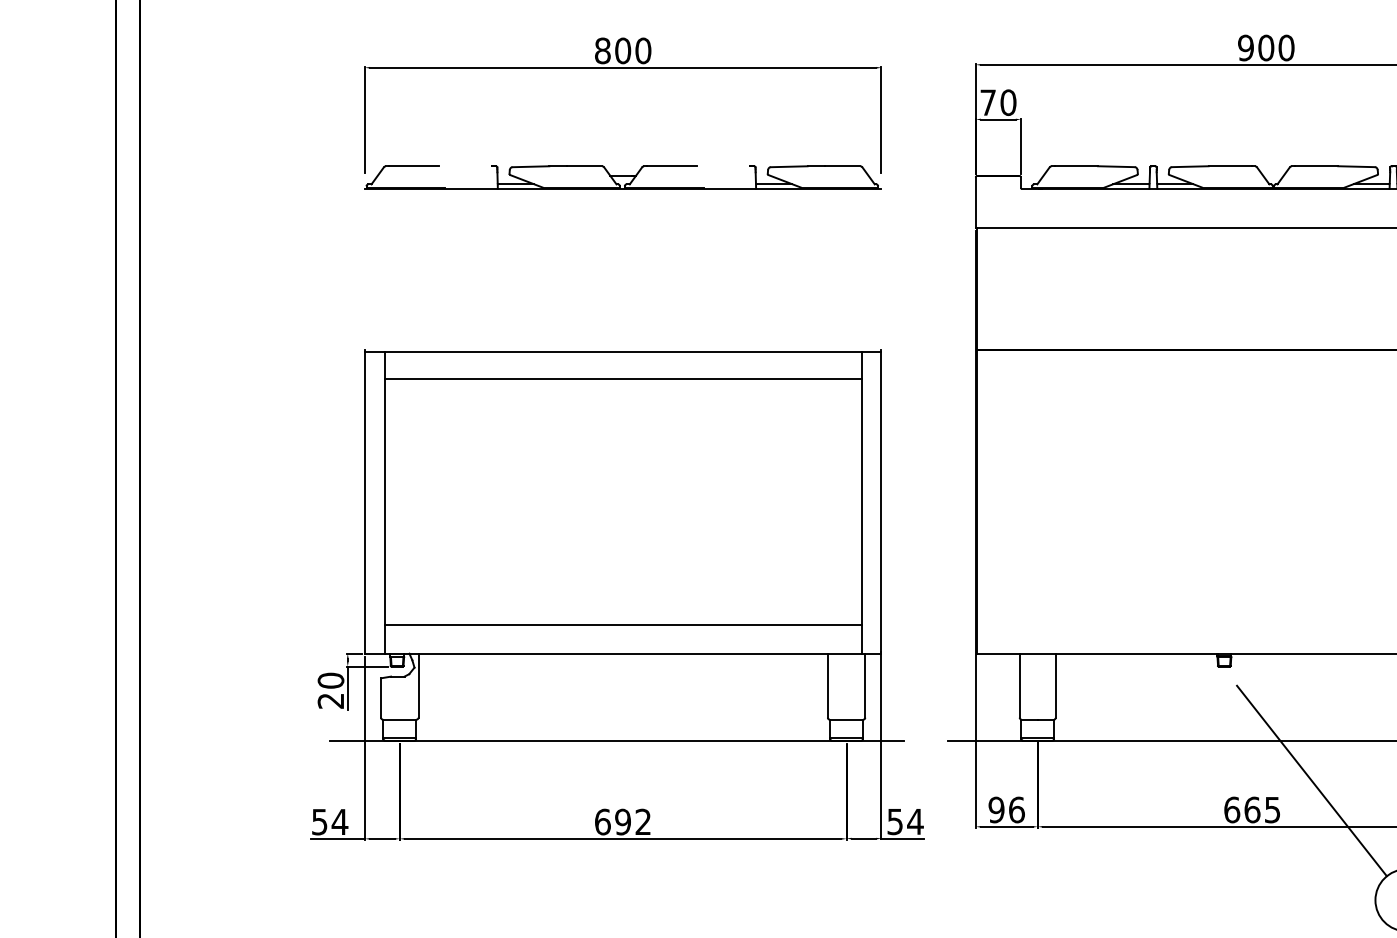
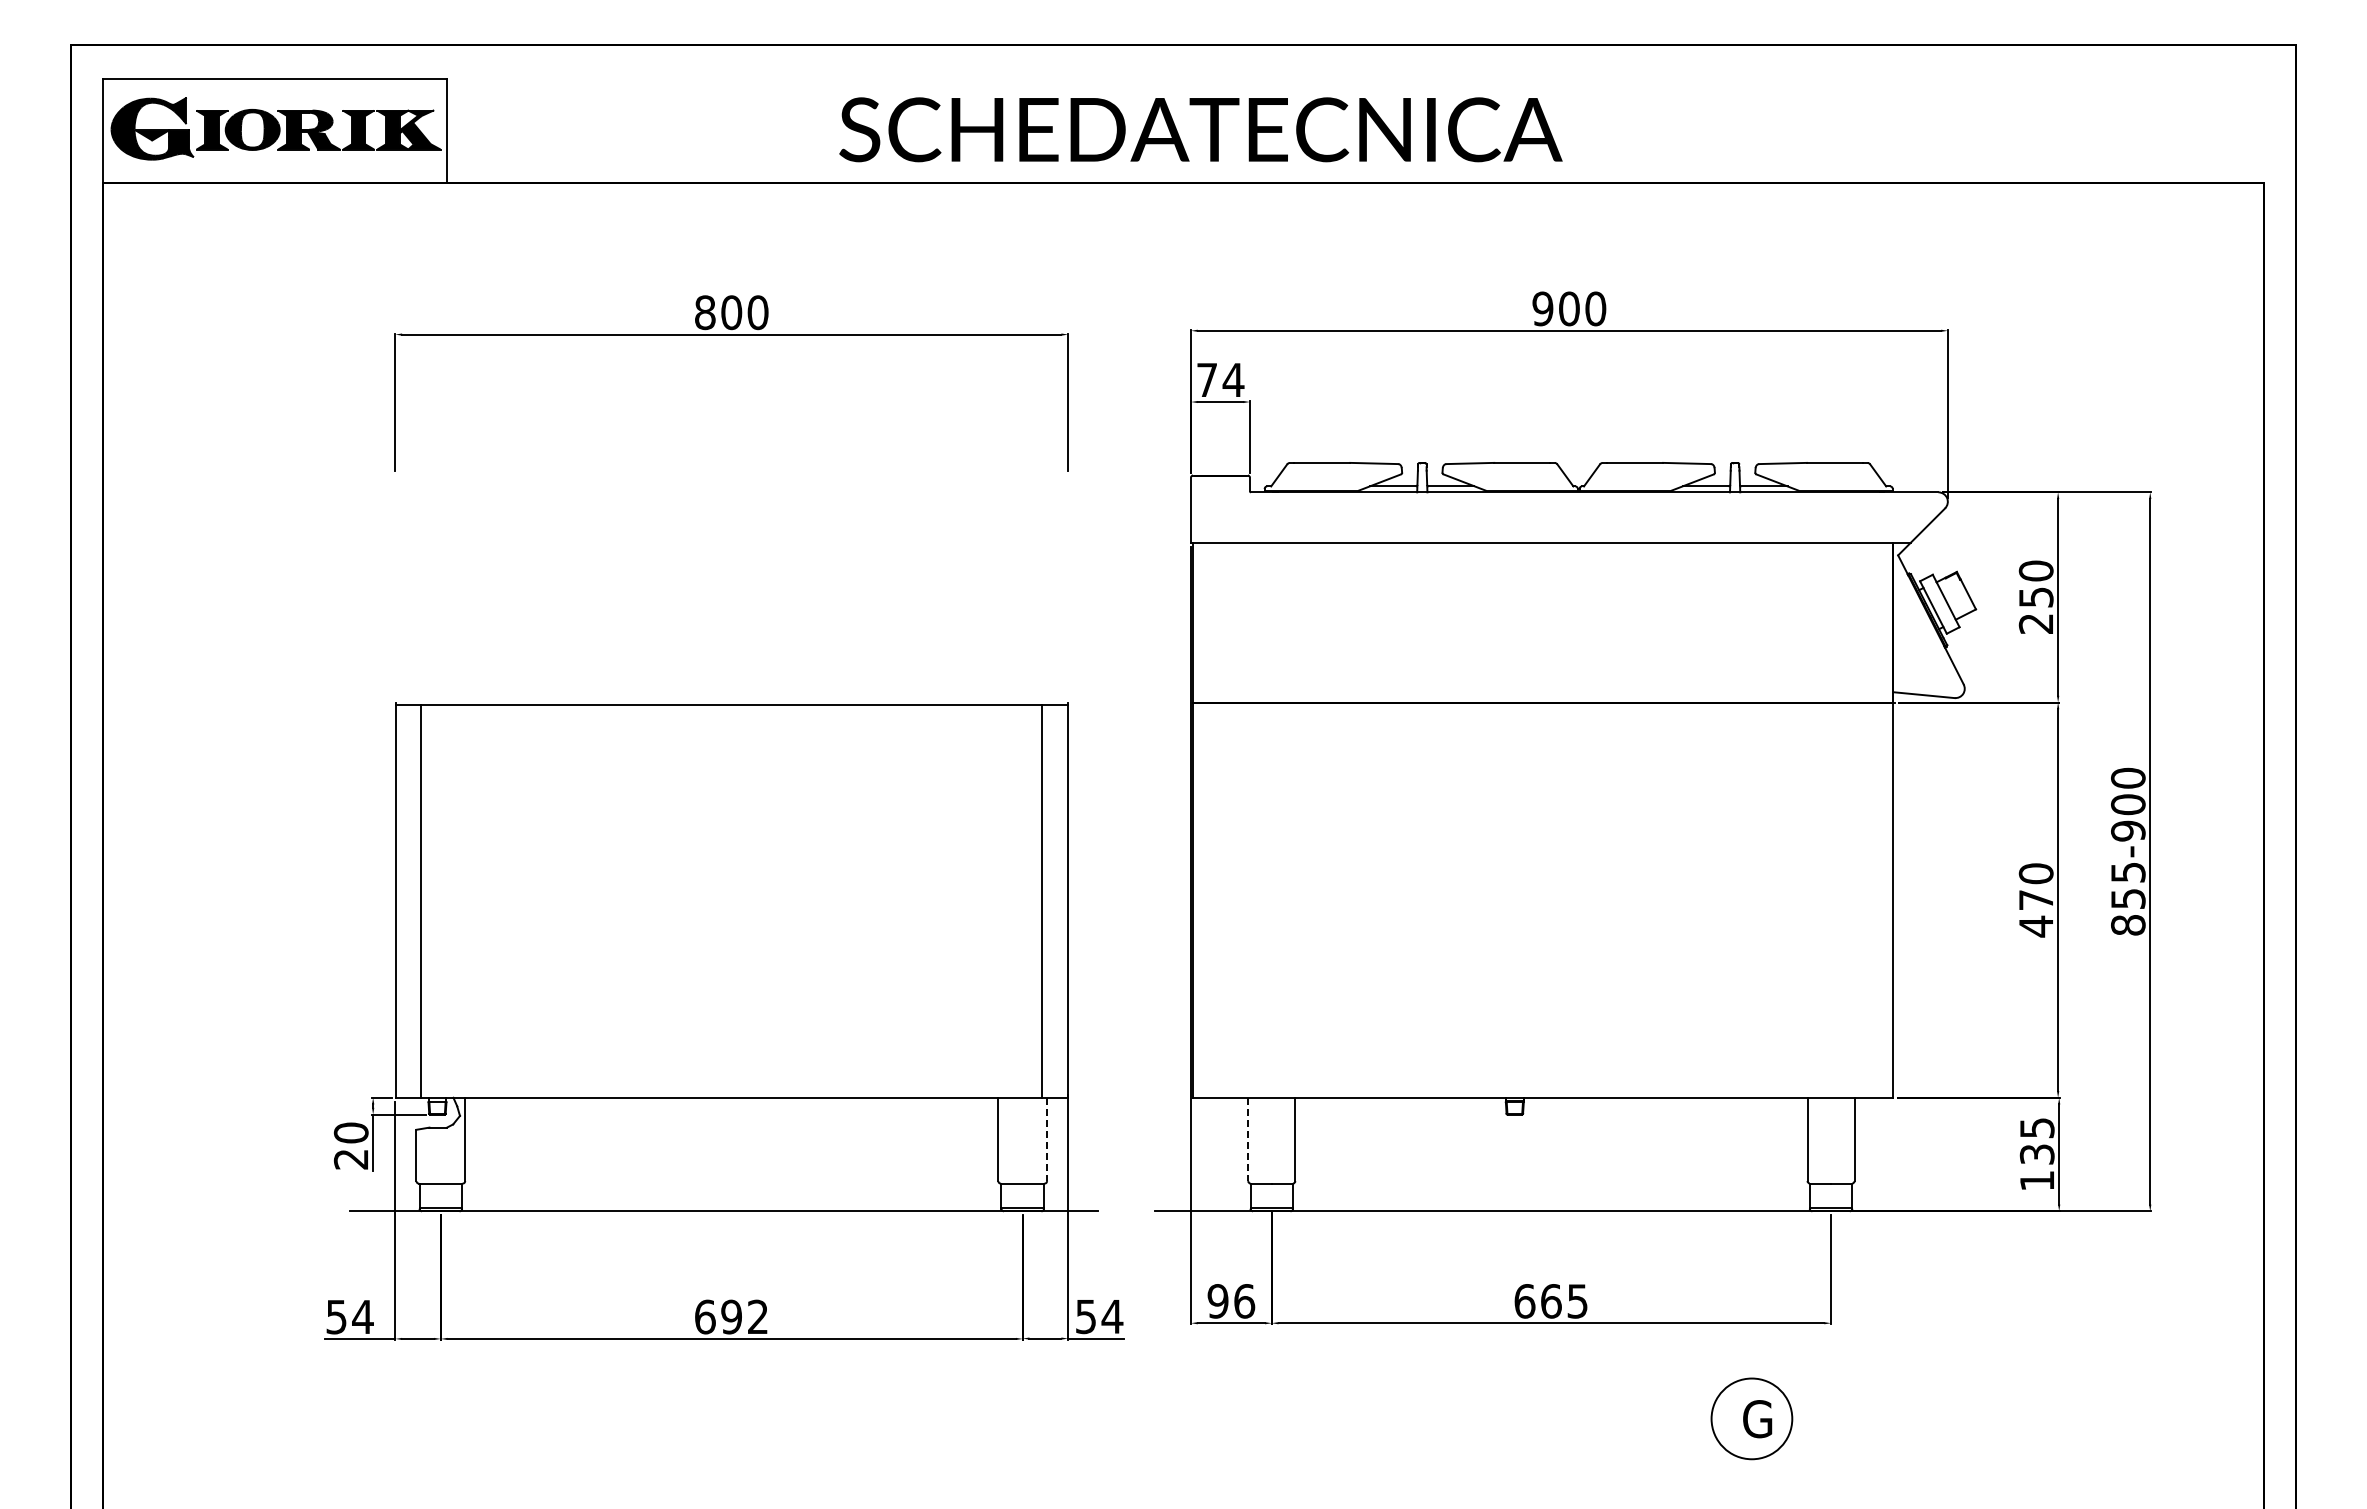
text: (1008, 102) -> (1233, 379), 70 -> 74
part: (622, 177) -> (731, 477), removed
line: (622, 379) -> (731, 740), removed
line: (622, 624) -> (731, 1059), removed
line: (865, 685) -> (1047, 1139), solid -> dashed
line: (1019, 685) -> (1248, 1139), solid -> dashed
line: (1311, 780) -> (1628, 1263), removed

